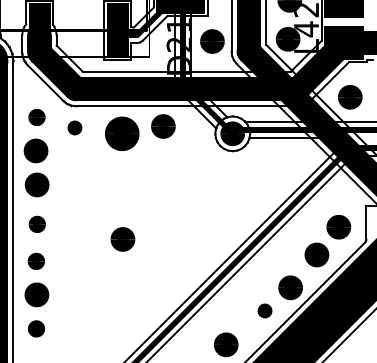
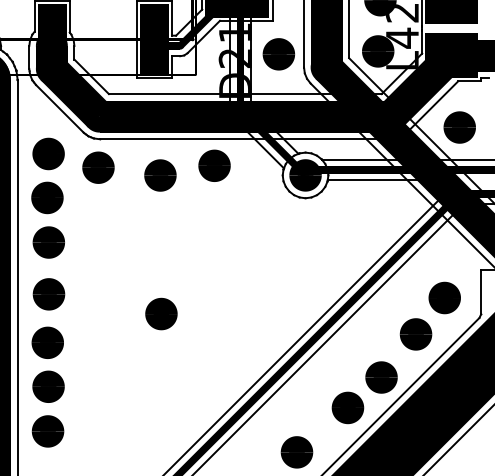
part: (36, 117) -> (48, 154), size x1.43
part: (74, 127) -> (97, 167), size x1.67
part: (121, 133) -> (159, 175), size x0.71
part: (37, 224) -> (49, 294), size x1.43
part: (36, 261) -> (48, 342), size x1.43
part: (264, 310) -> (347, 407), size x1.67
part: (36, 328) -> (48, 430), size x1.43

